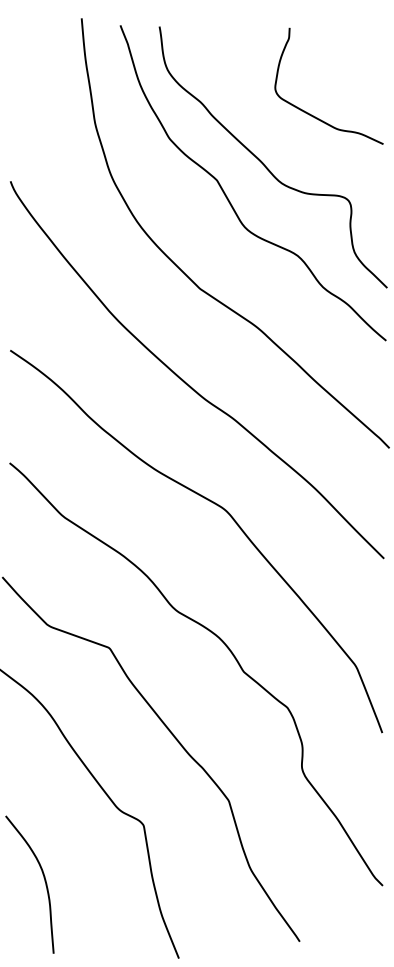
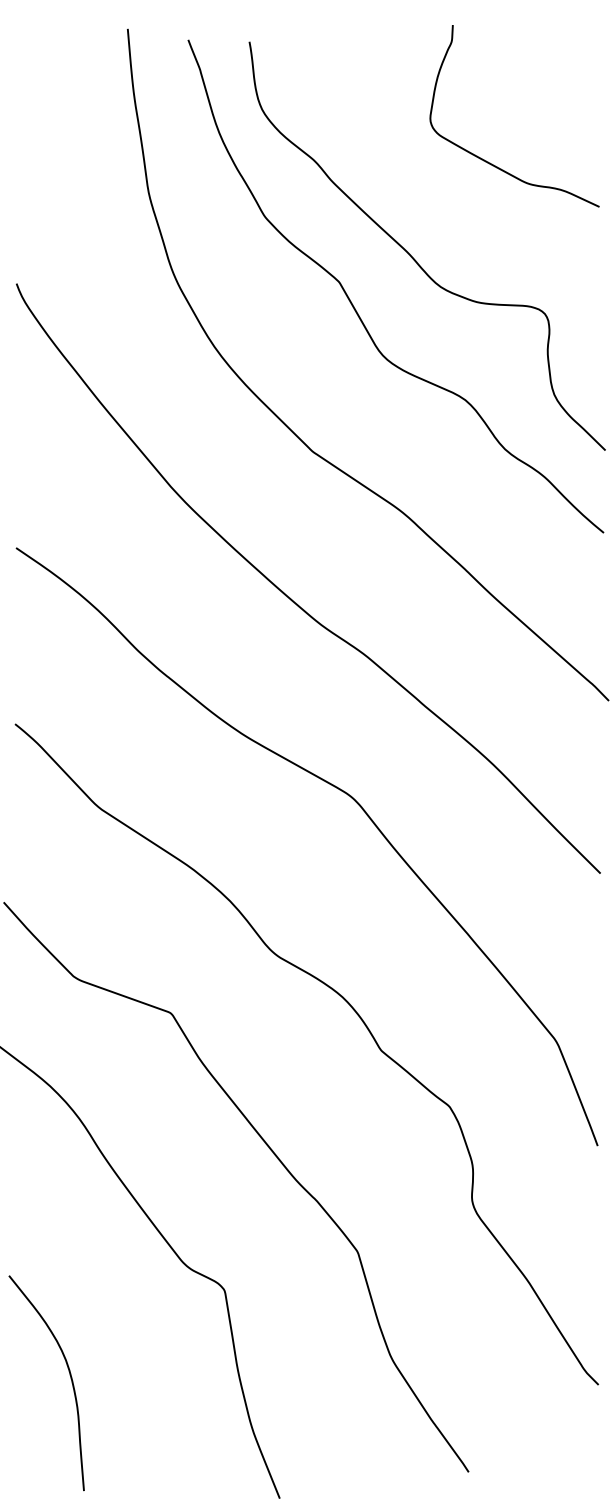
curve: (310, 113) -> (485, 158), moved

